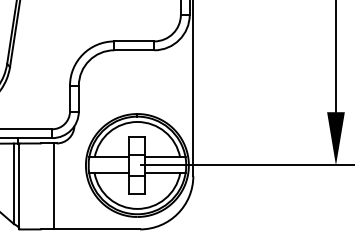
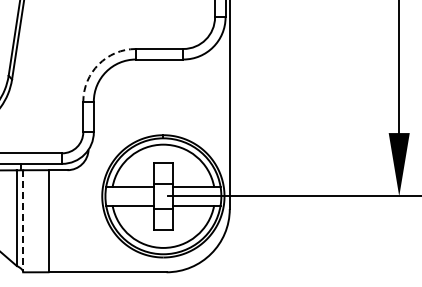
arc: (82, 54) -> (98, 64), solid -> dashed
line: (19, 186) -> (23, 221), solid -> dashed
line: (54, 186) -> (49, 221), moved

